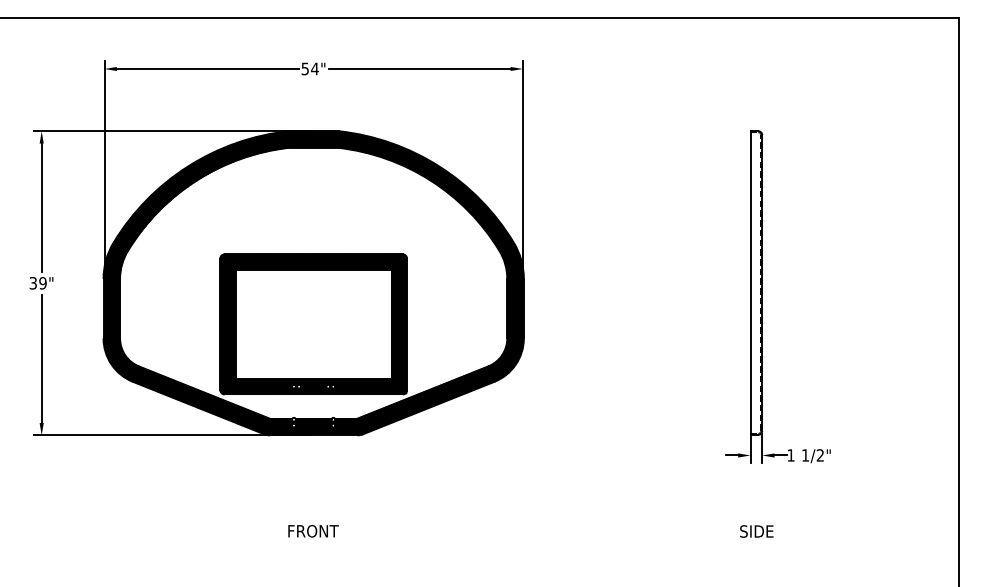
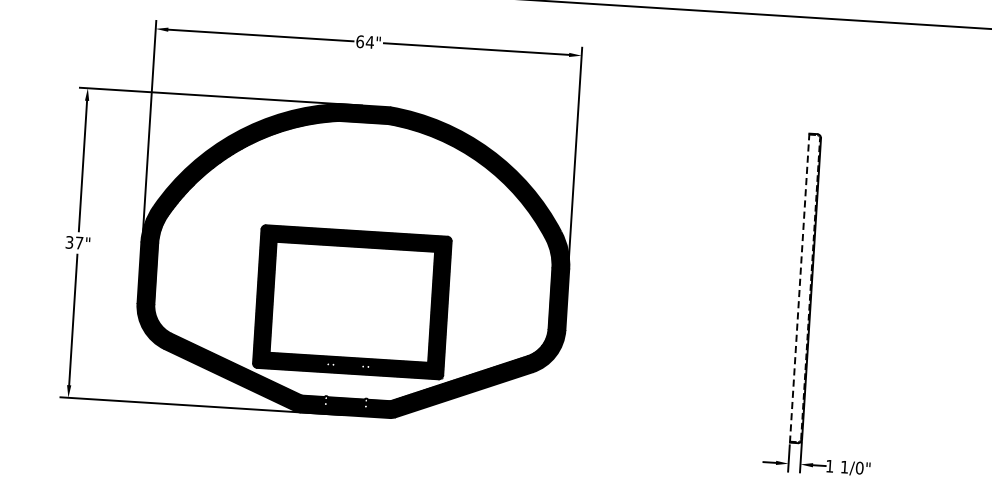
text: (305, 68) -> (360, 41), 54" -> 64"
text: (42, 283) -> (78, 243), 39" -> 37"
line: (750, 283) -> (799, 288), solid -> dashed
text: (820, 455) -> (859, 468), 1/2" -> 1/0"

